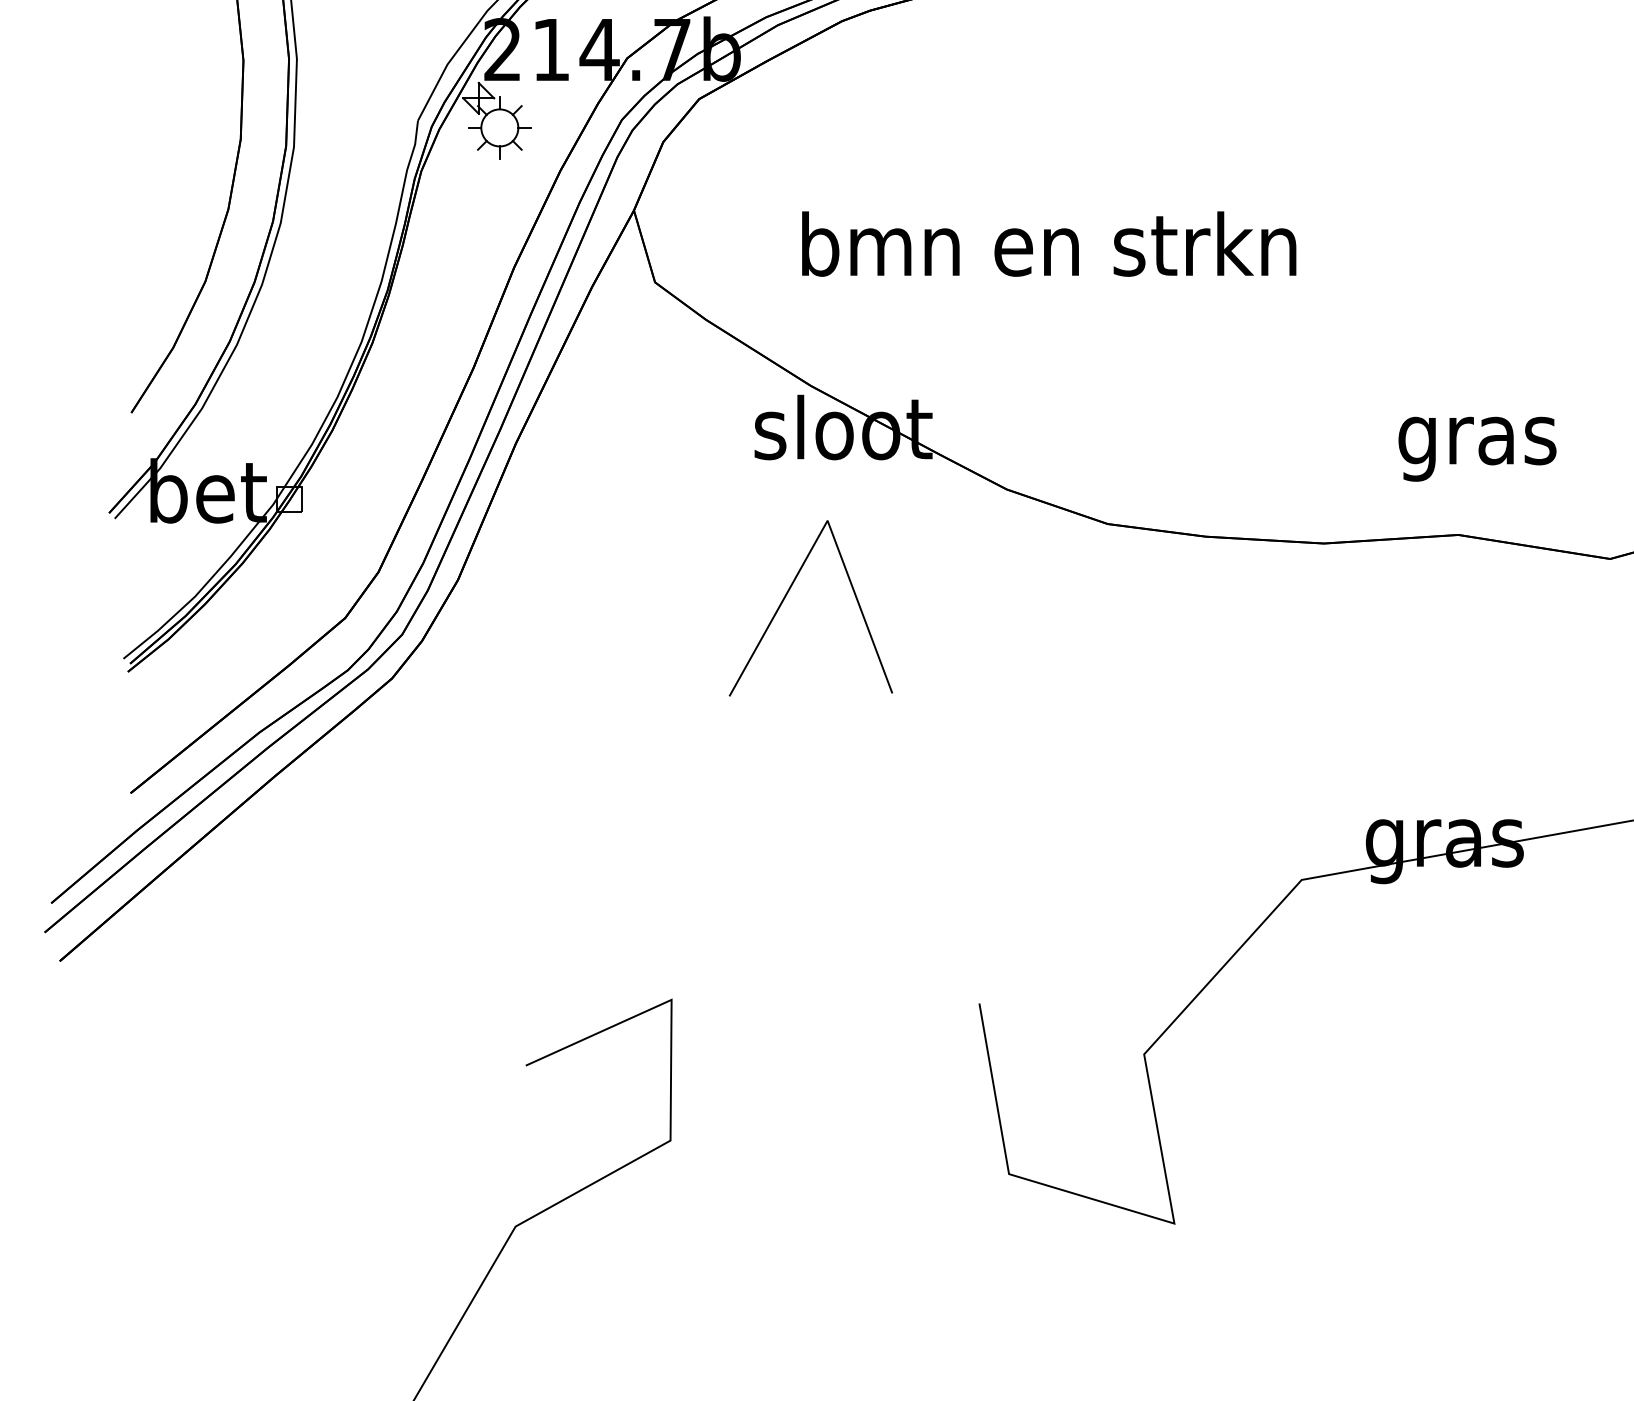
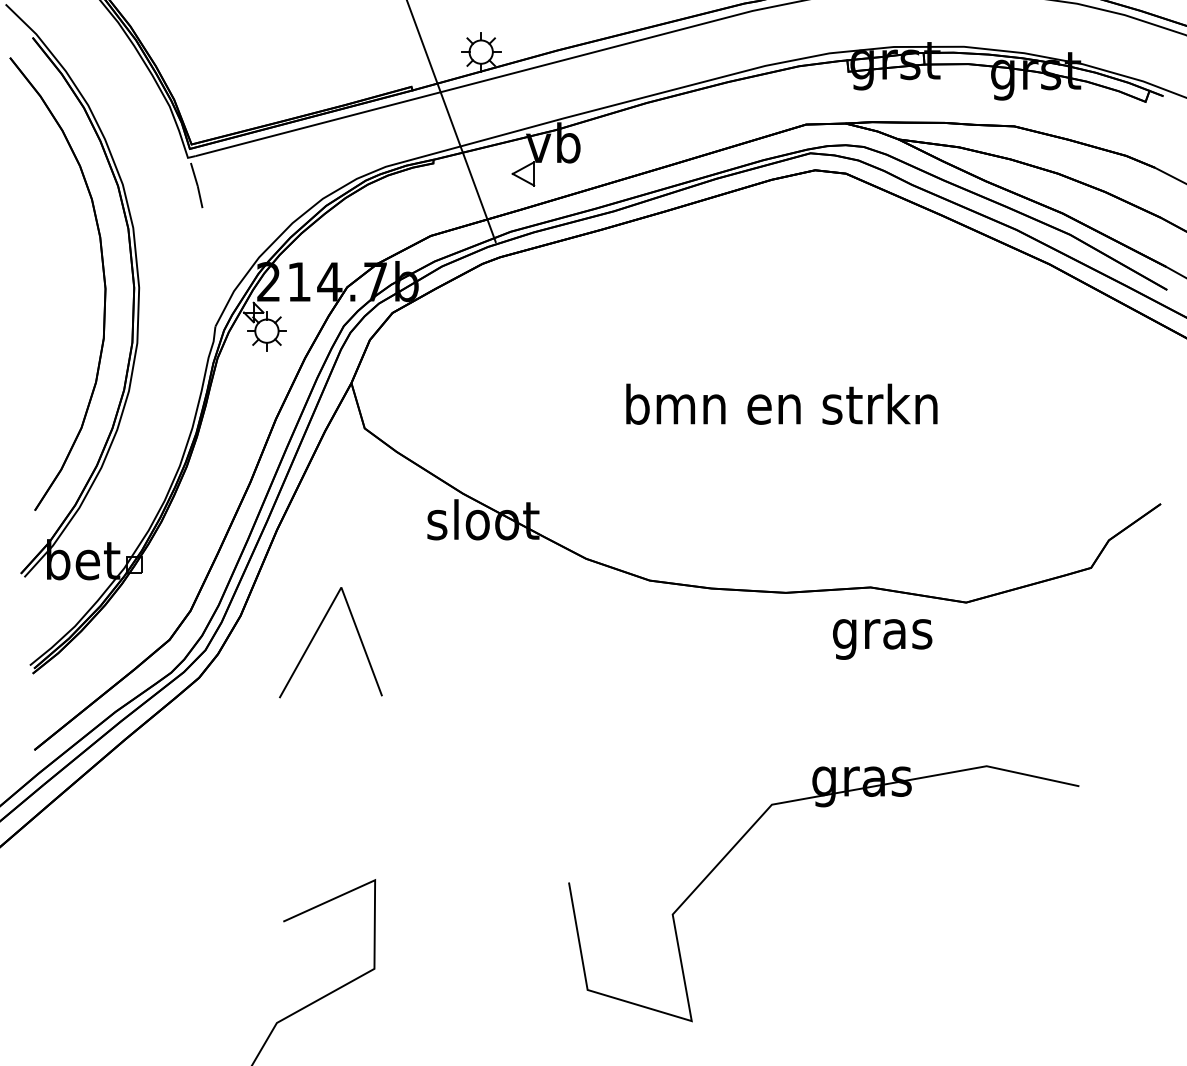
text: (1048, 242) -> (781, 403), moved
text: (1477, 449) -> (882, 639), moved
line: (788, 595) -> (316, 634), moved

